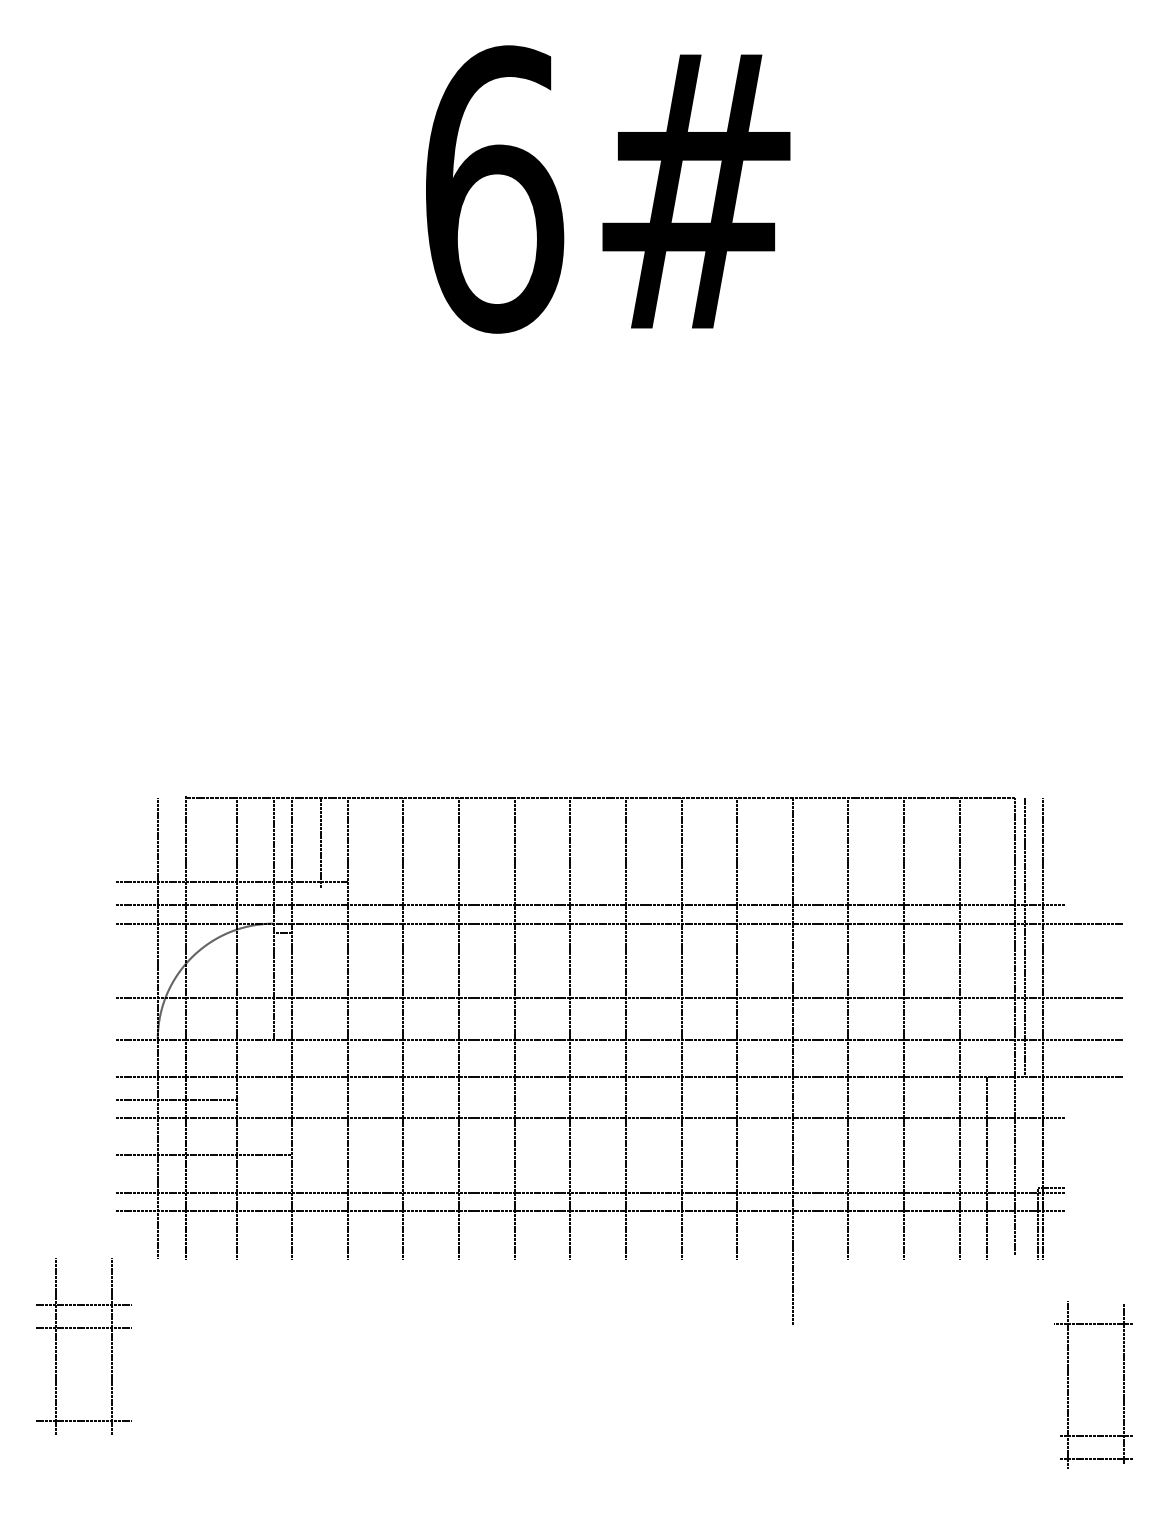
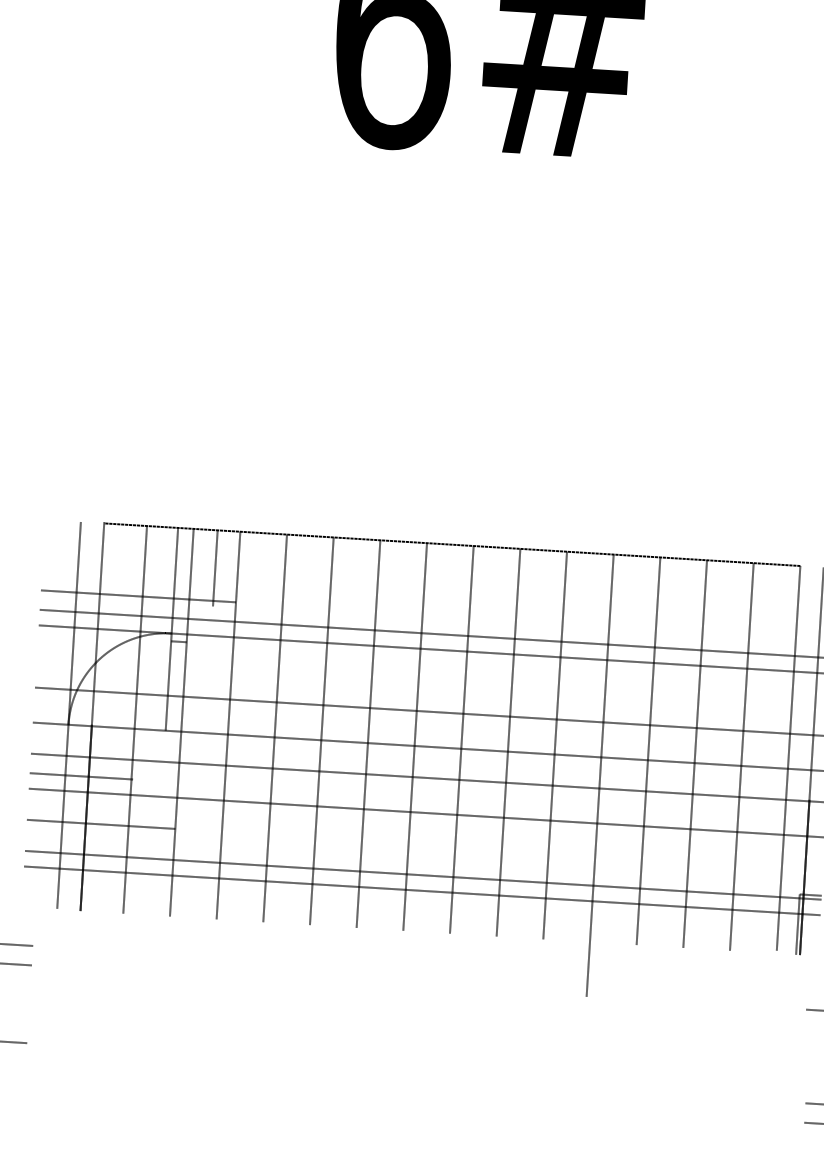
line: (1024, 936) -> (801, 682), removed
line: (987, 1167) -> (758, 874), removed
line: (111, 1345) -> (13, 979), removed
line: (1068, 1384) -> (814, 1060), removed

